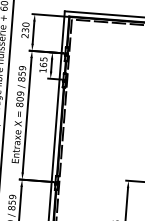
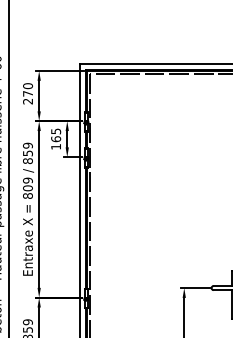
text: (25, 30) -> (28, 93), 230 -> 270

